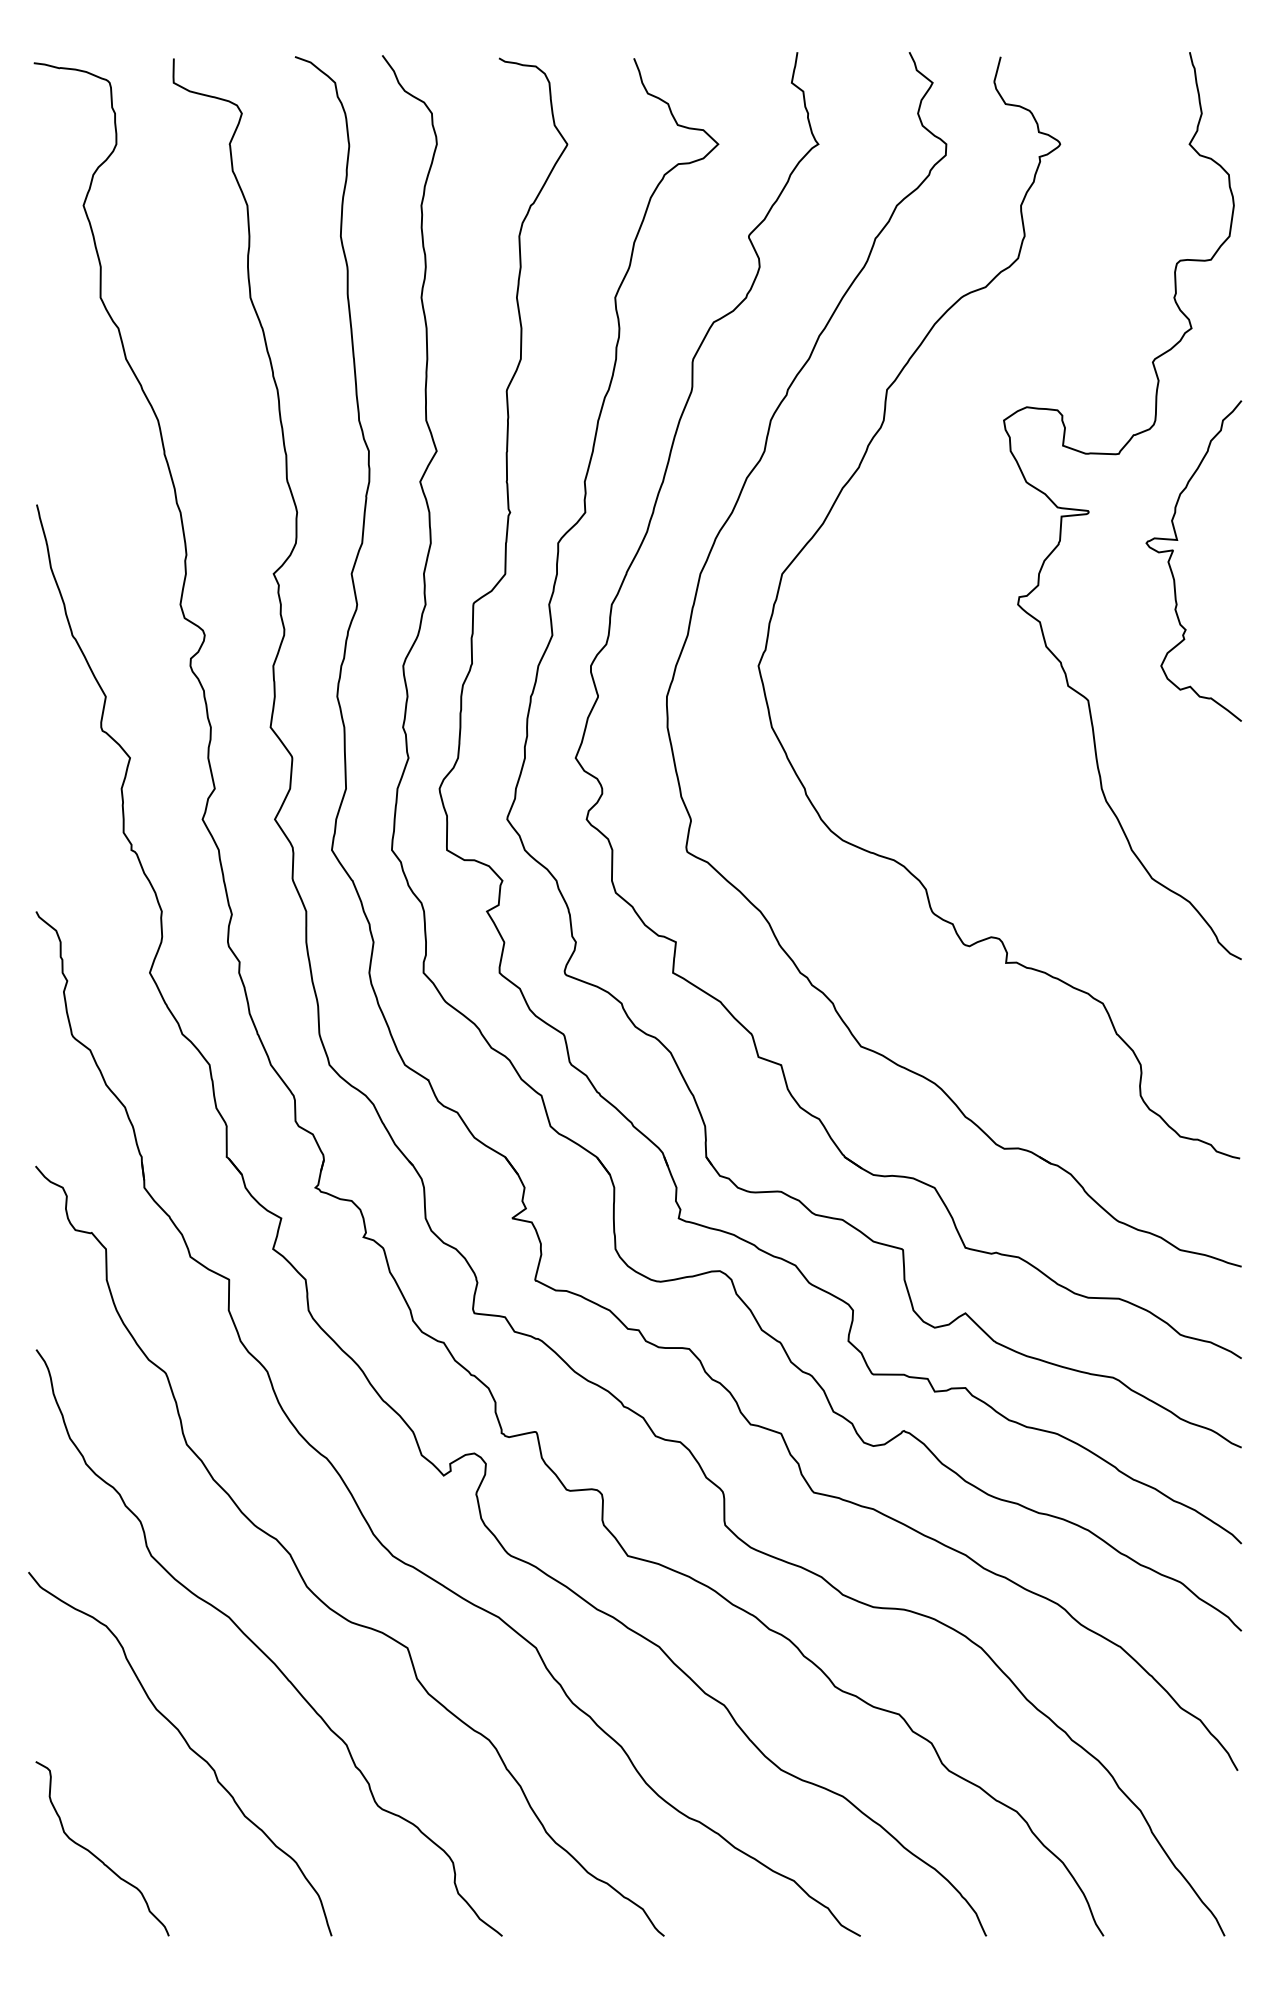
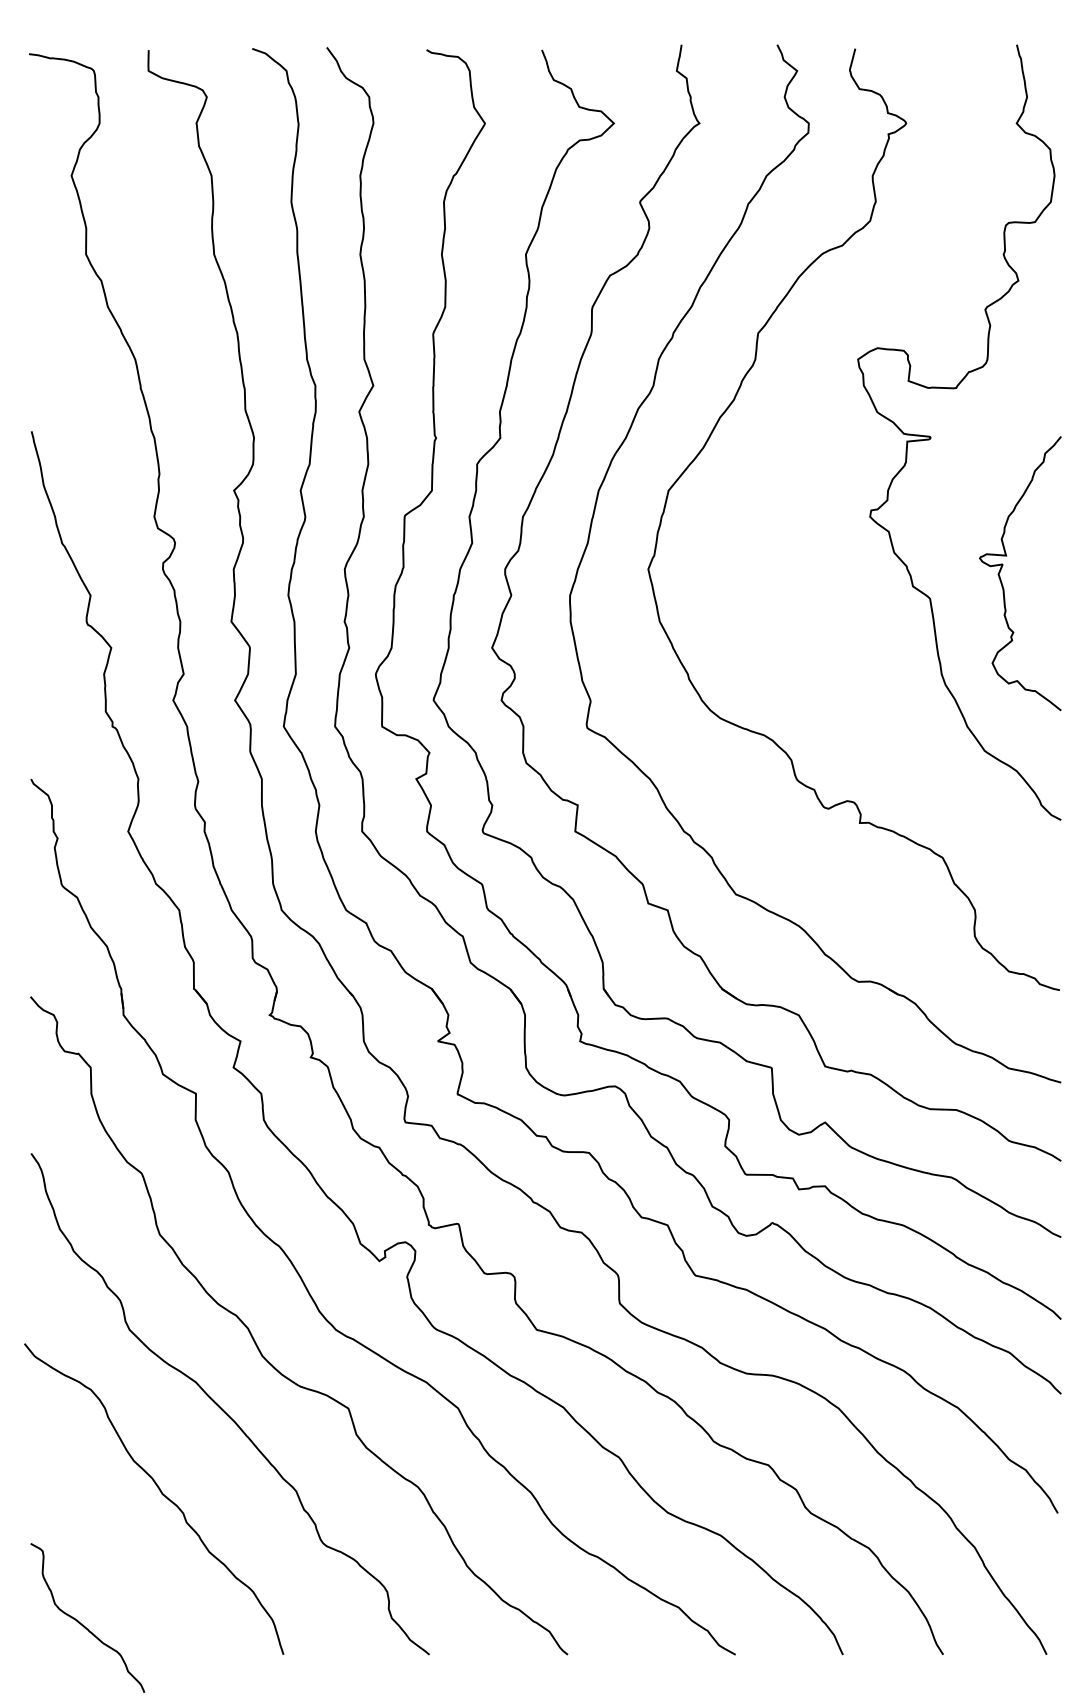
curve: (1174, 551) -> (1003, 565), moved
curve: (97, 1856) -> (83, 1624), moved

